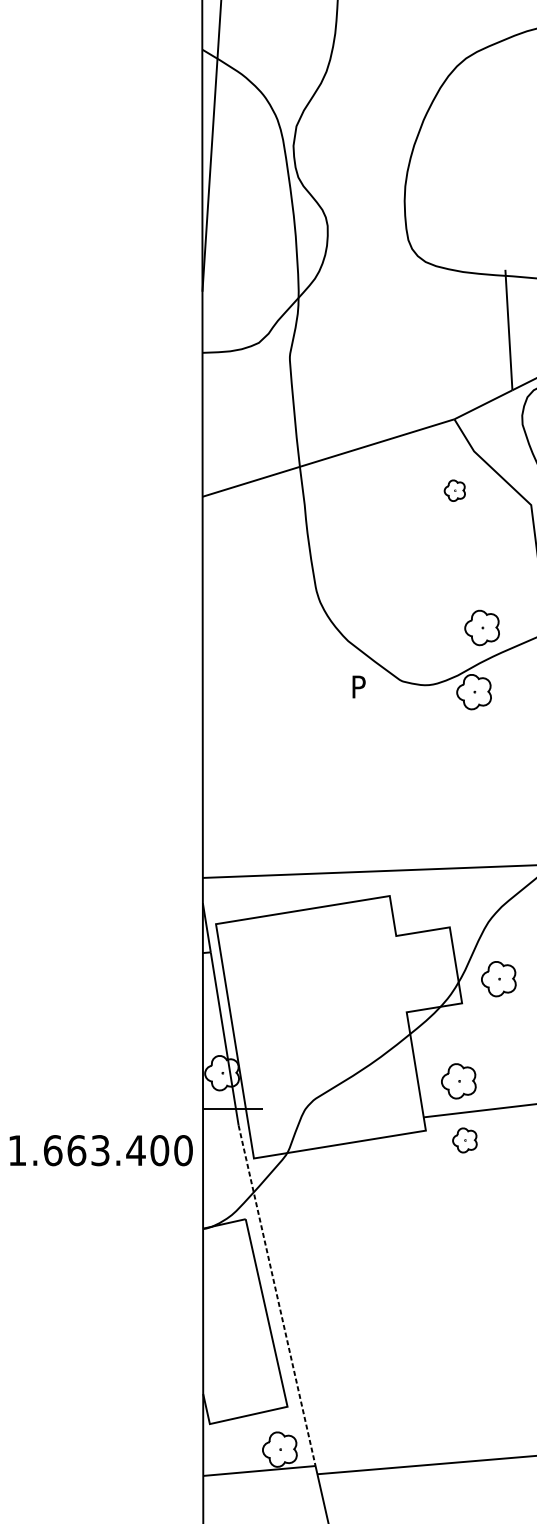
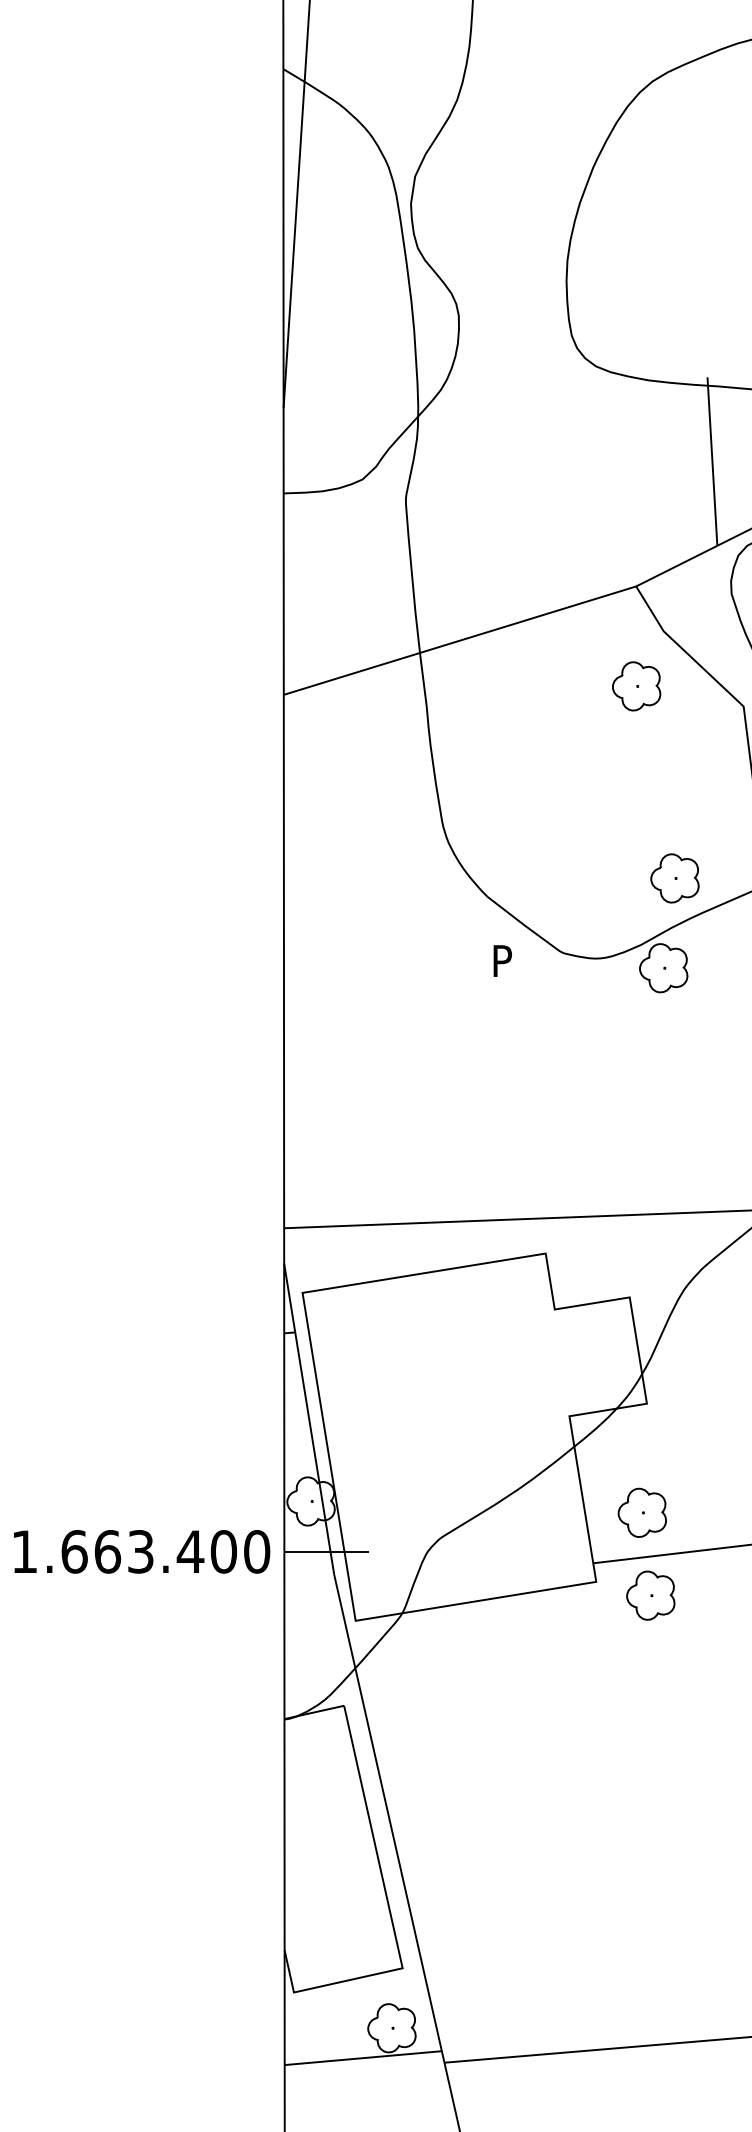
part: (454, 490) -> (636, 686), size x1.67
part: (498, 978) -> (697, 1369), removed
part: (464, 1140) -> (650, 1595), size x1.43
text: (101, 1150) -> (142, 1551), moved
line: (276, 1295) -> (387, 1812), dashed -> solid

